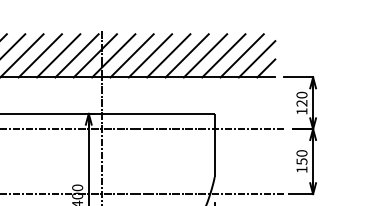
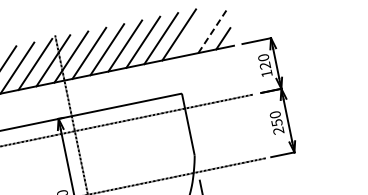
line: (241, 55) -> (196, 31), removed
line: (257, 59) -> (212, 31), solid -> dashed
text: (301, 169) -> (278, 130), 150 -> 250

